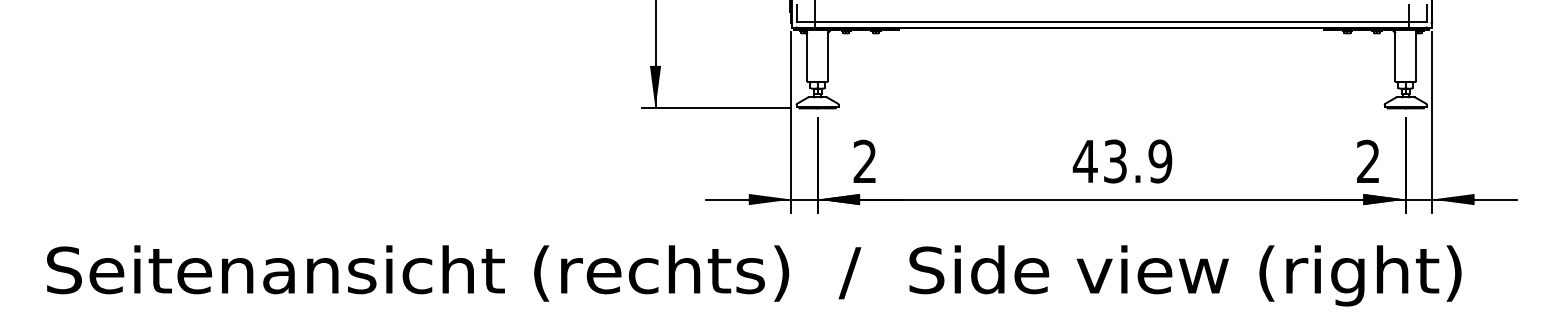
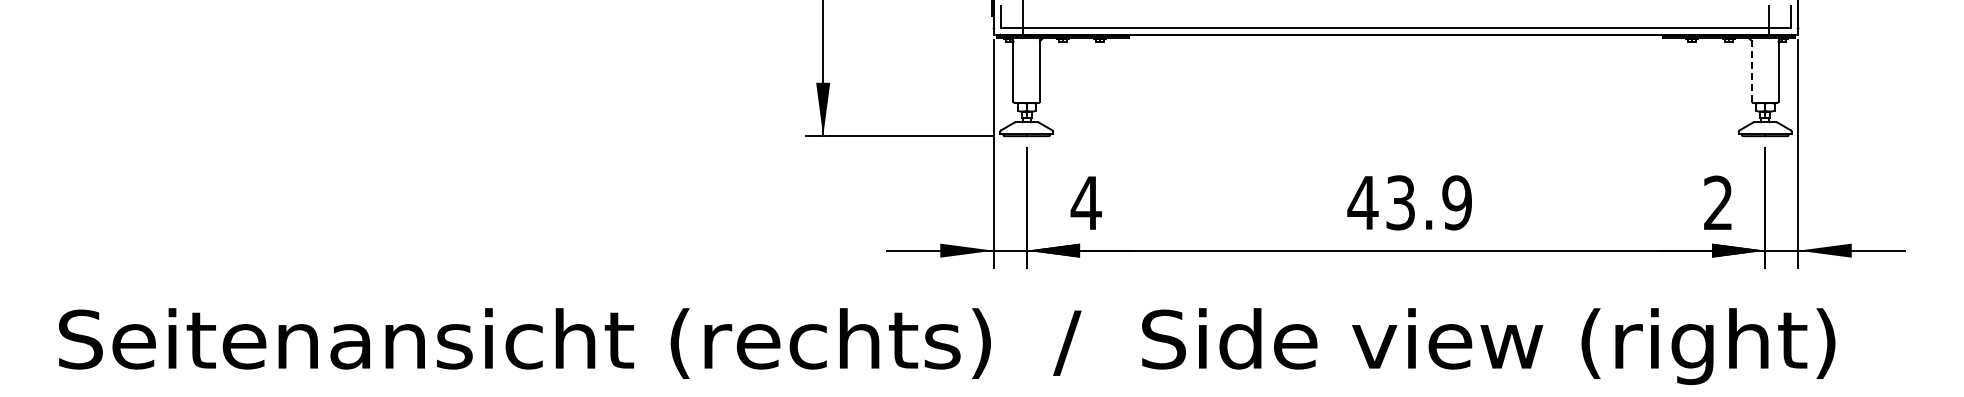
line: (1395, 55) -> (1752, 69), solid -> dashed
text: (864, 161) -> (1085, 202), 2 -> 4

